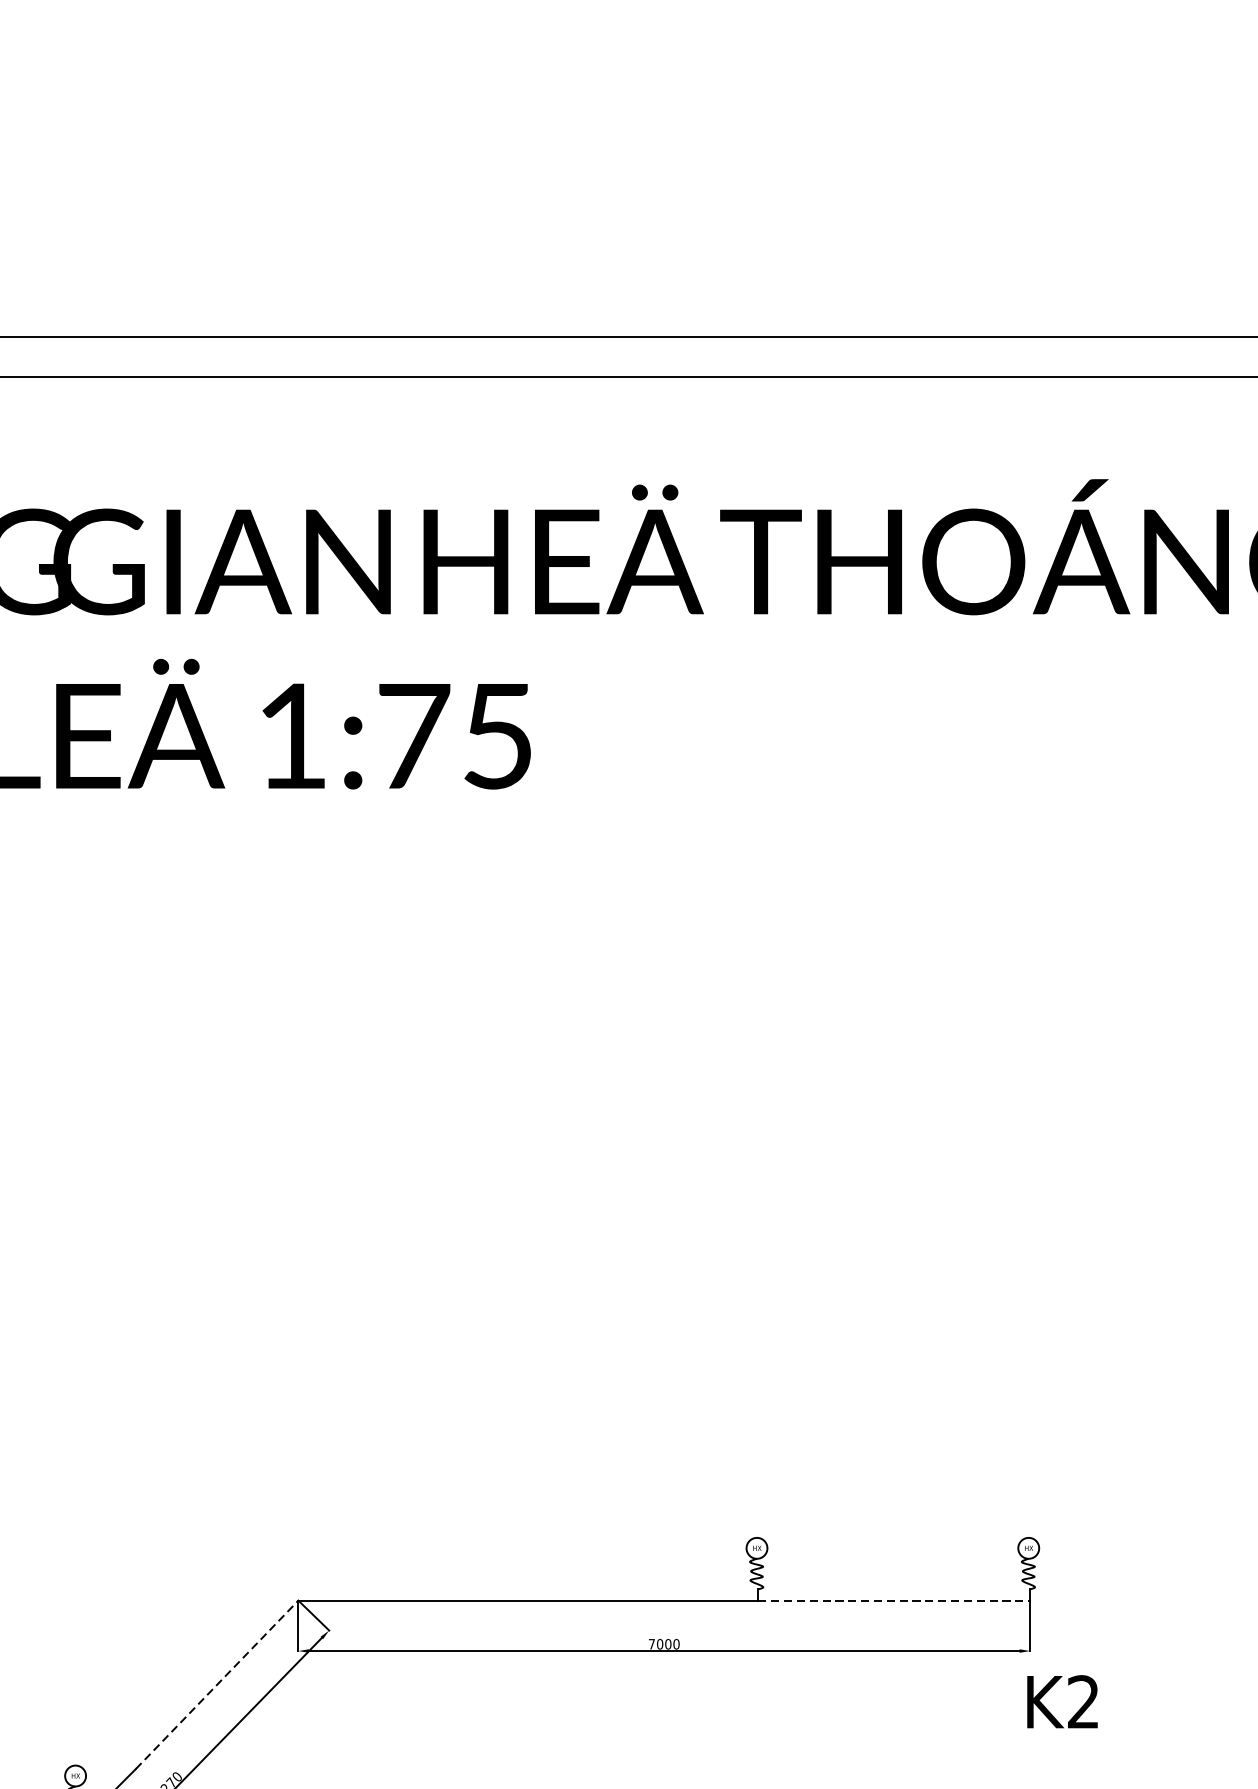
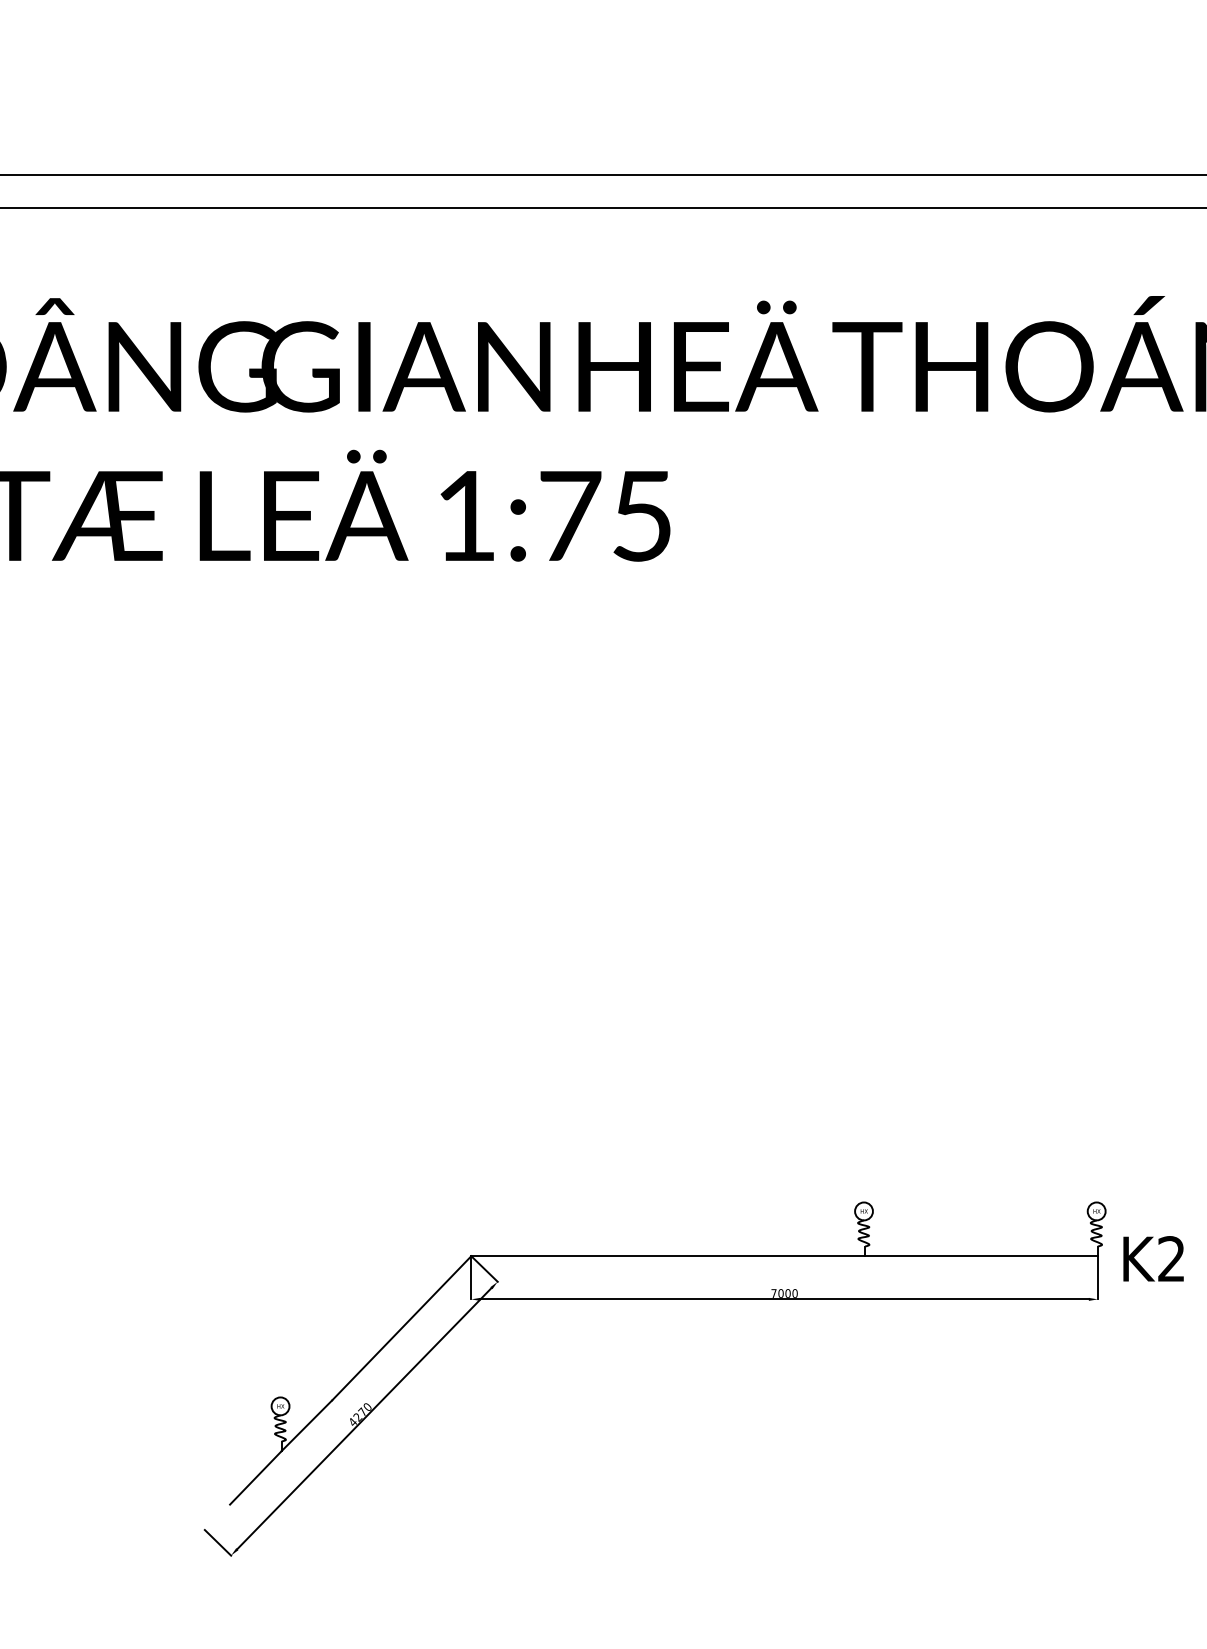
line: (894, 1600) -> (981, 1256), dashed -> solid
line: (218, 1683) -> (402, 1327), dashed -> solid
text: (1062, 1701) -> (1153, 1258), moved

